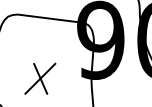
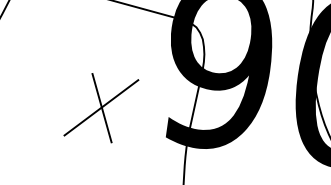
part: (40, 78) -> (101, 107), moved

